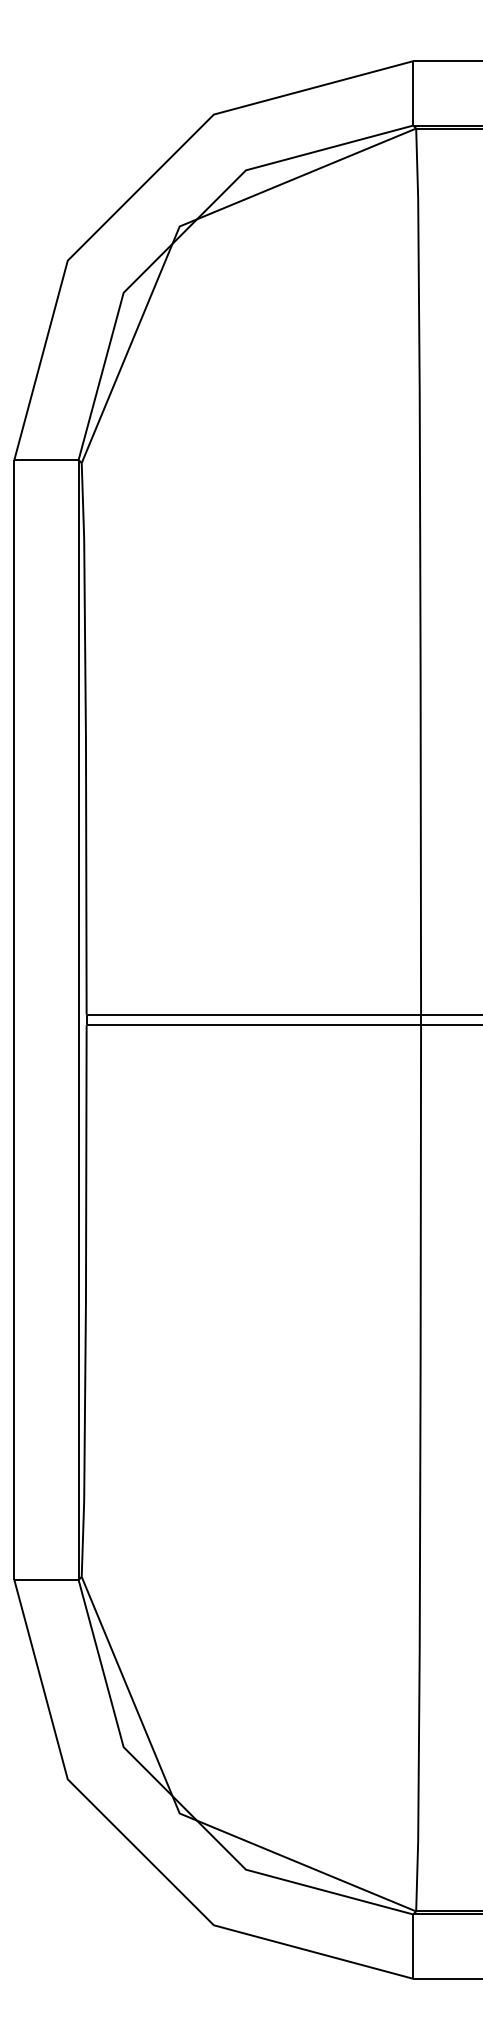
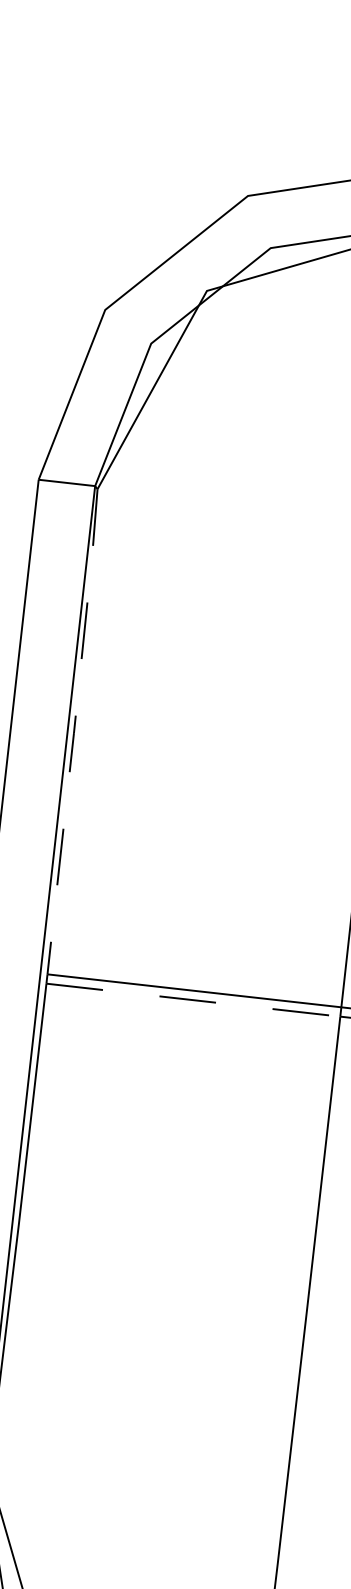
line: (85, 739) -> (73, 732), solid -> dashed
line: (253, 1025) -> (193, 1000), solid -> dashed

